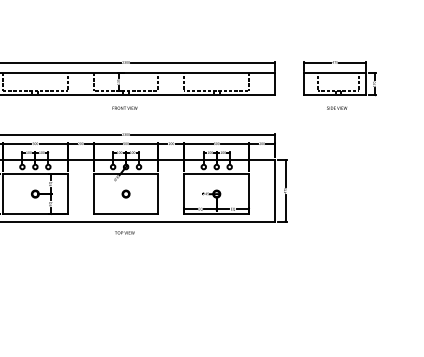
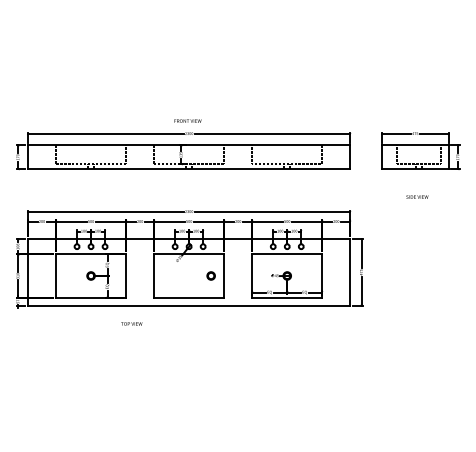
text: (124, 107) -> (187, 120), moved
text: (337, 107) -> (417, 196), moved
part: (125, 193) -> (210, 275), moved
text: (124, 232) -> (131, 323), moved

